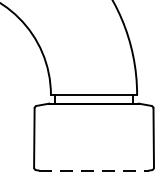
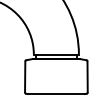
line: (94, 171) -> (56, 94), dashed -> solid

